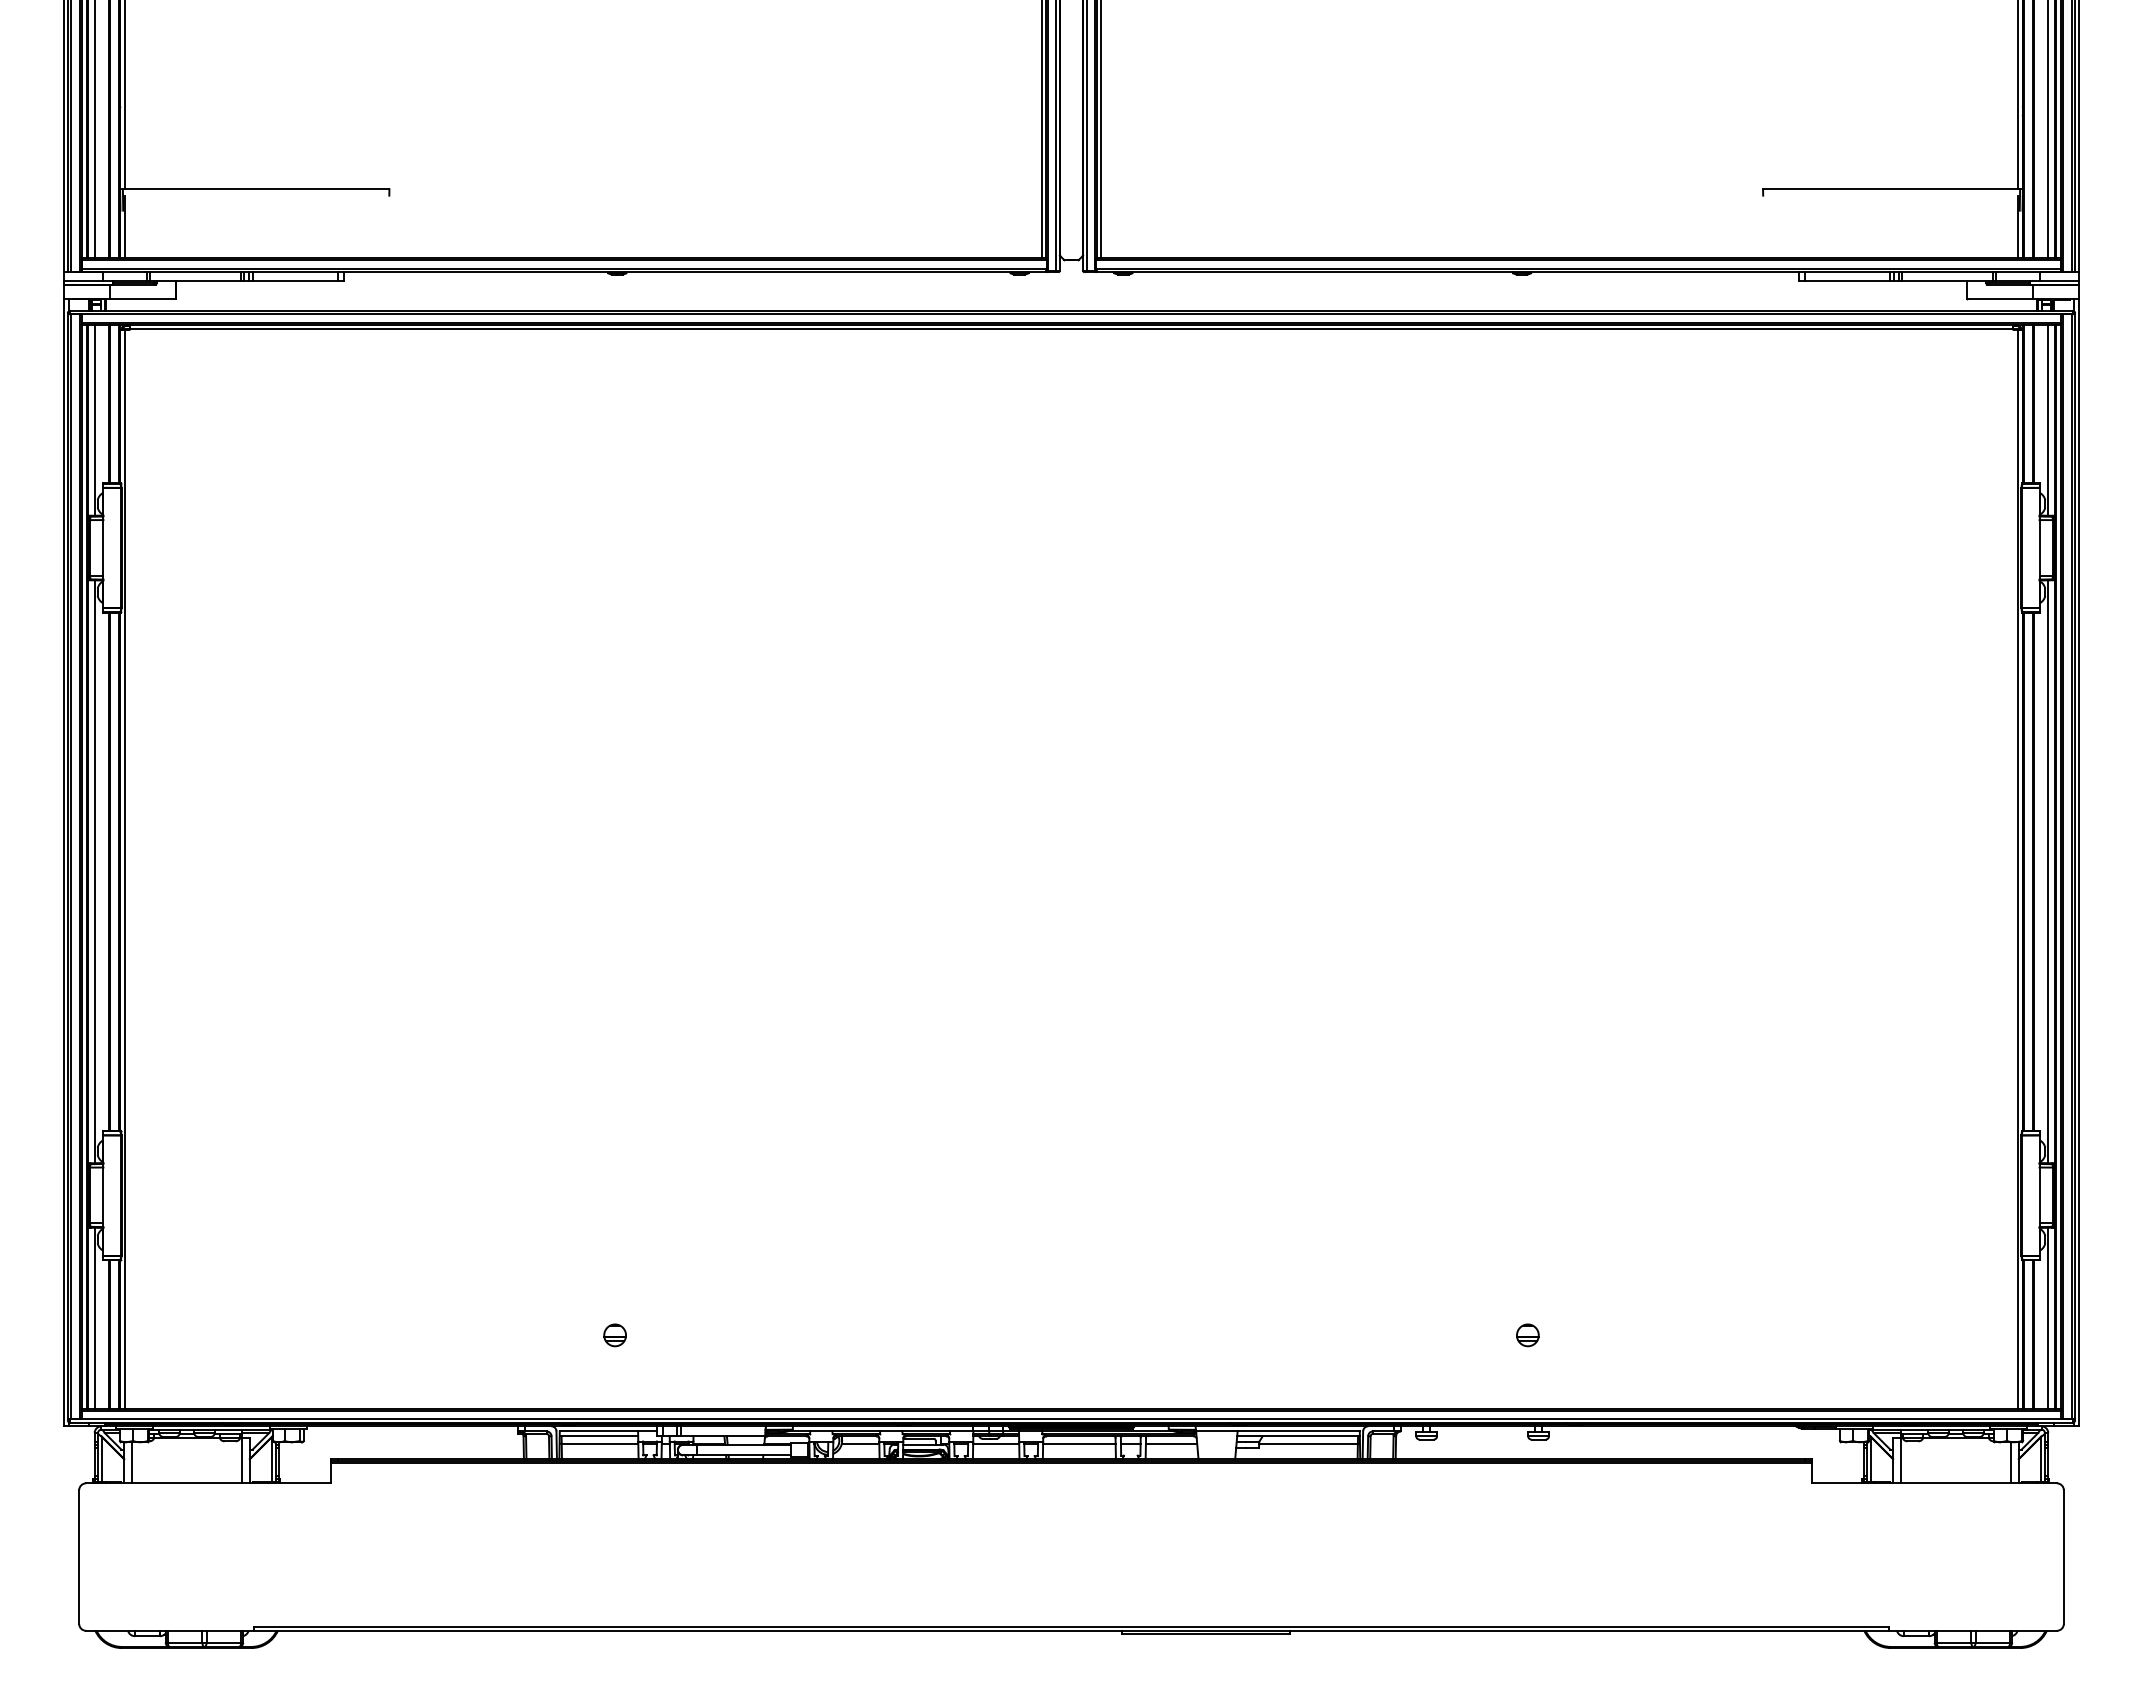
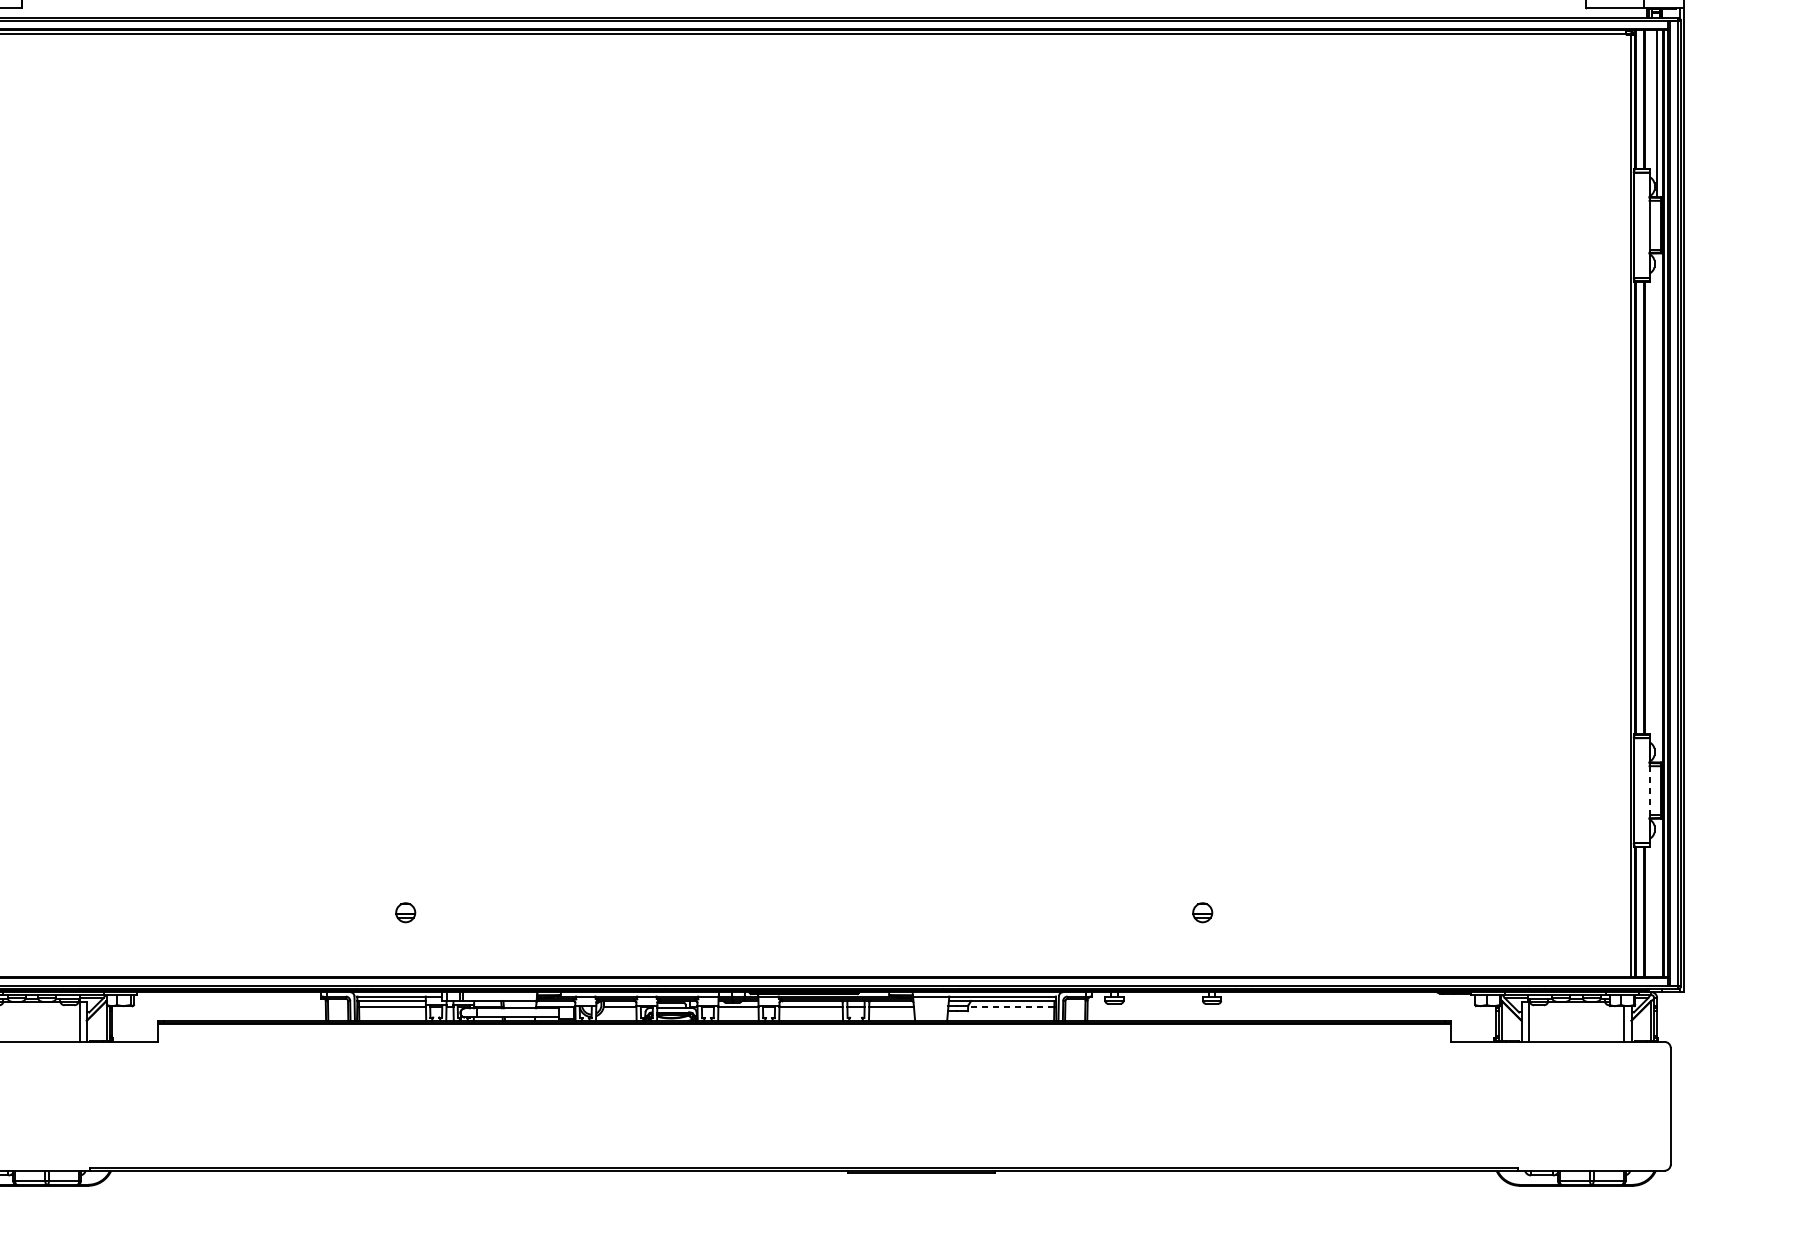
line: (2047, 871) -> (1656, 507), removed
line: (2039, 1195) -> (1649, 790), solid -> dashed
line: (2047, 1317) -> (1656, 897), removed
line: (1308, 1443) -> (1011, 1007), solid -> dashed

